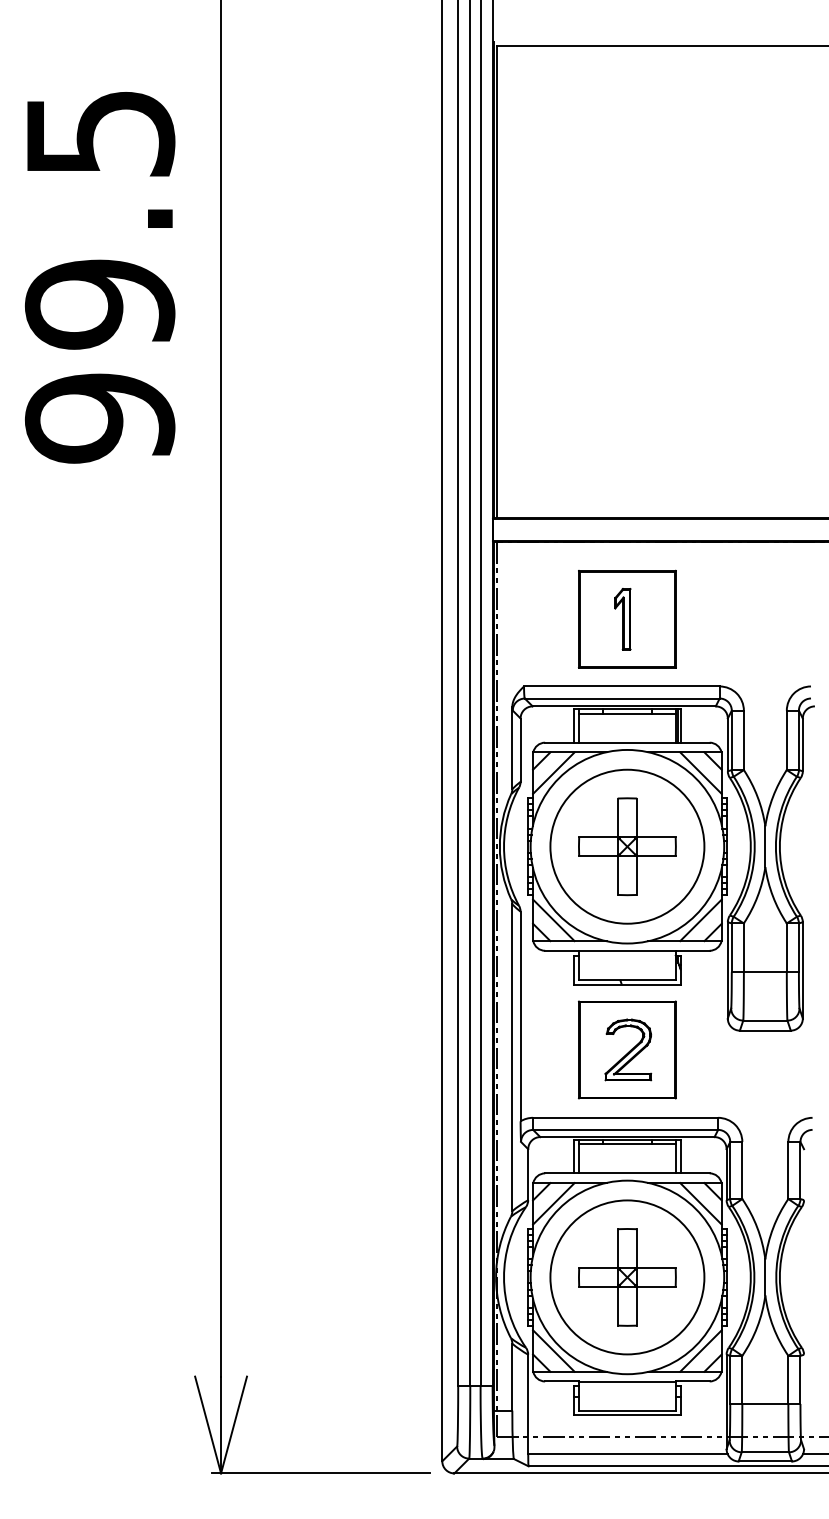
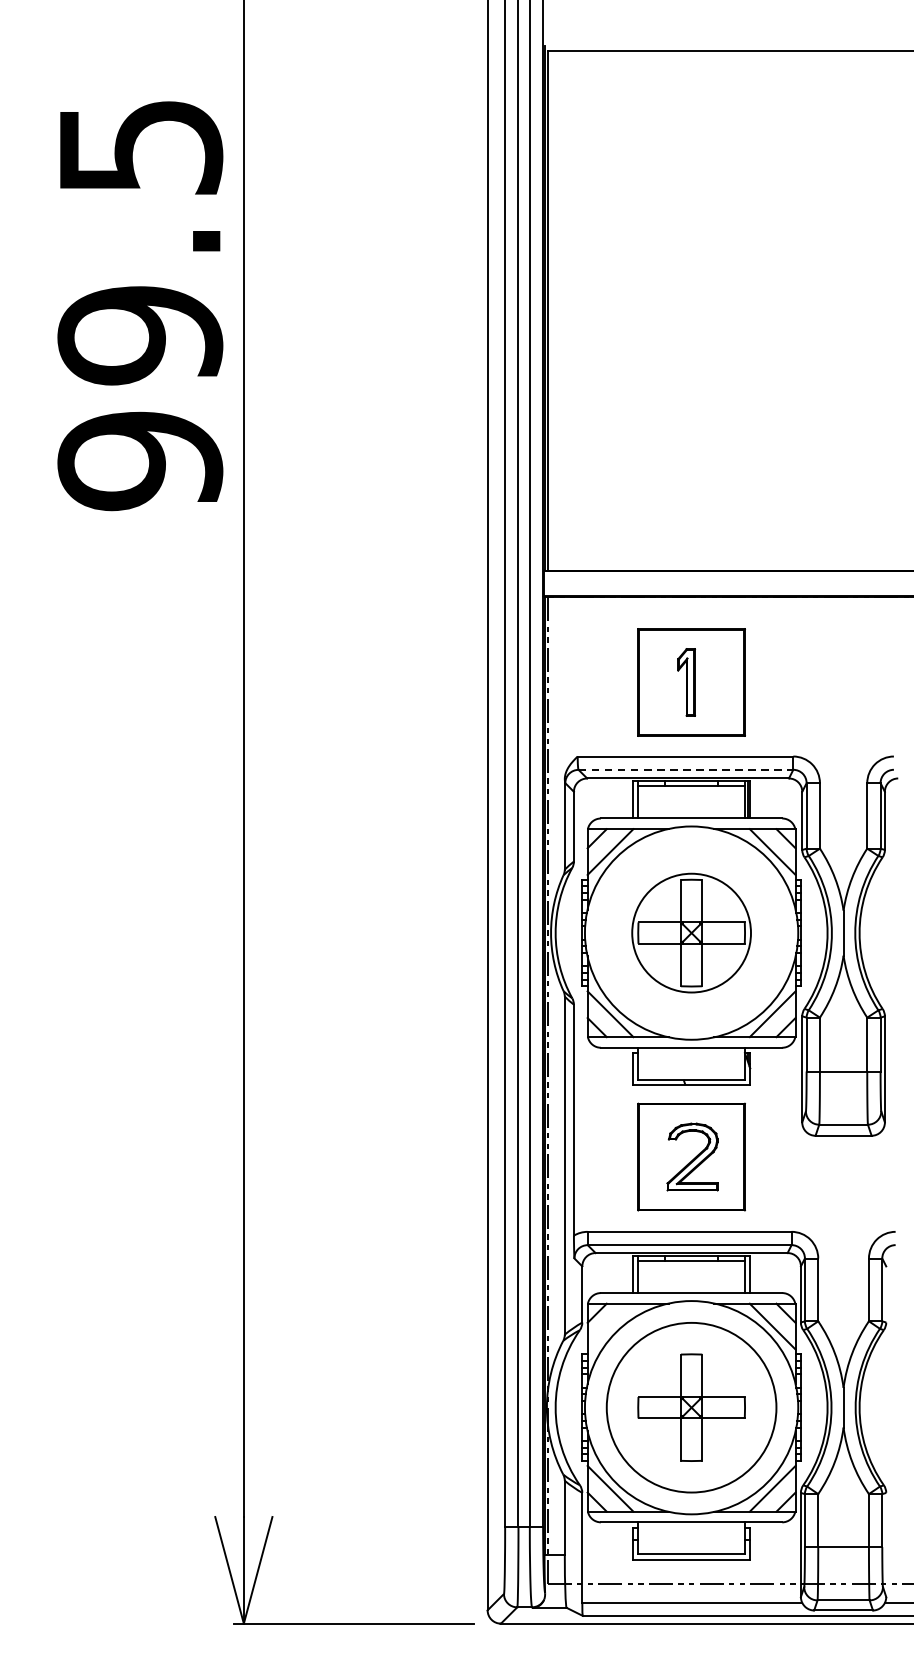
text: (100, 277) -> (140, 305), moved
line: (622, 698) -> (686, 769), solid -> dashed
circle: (627, 846) -> (691, 932), size x0.7
line: (553, 1203) -> (610, 1326), removed

